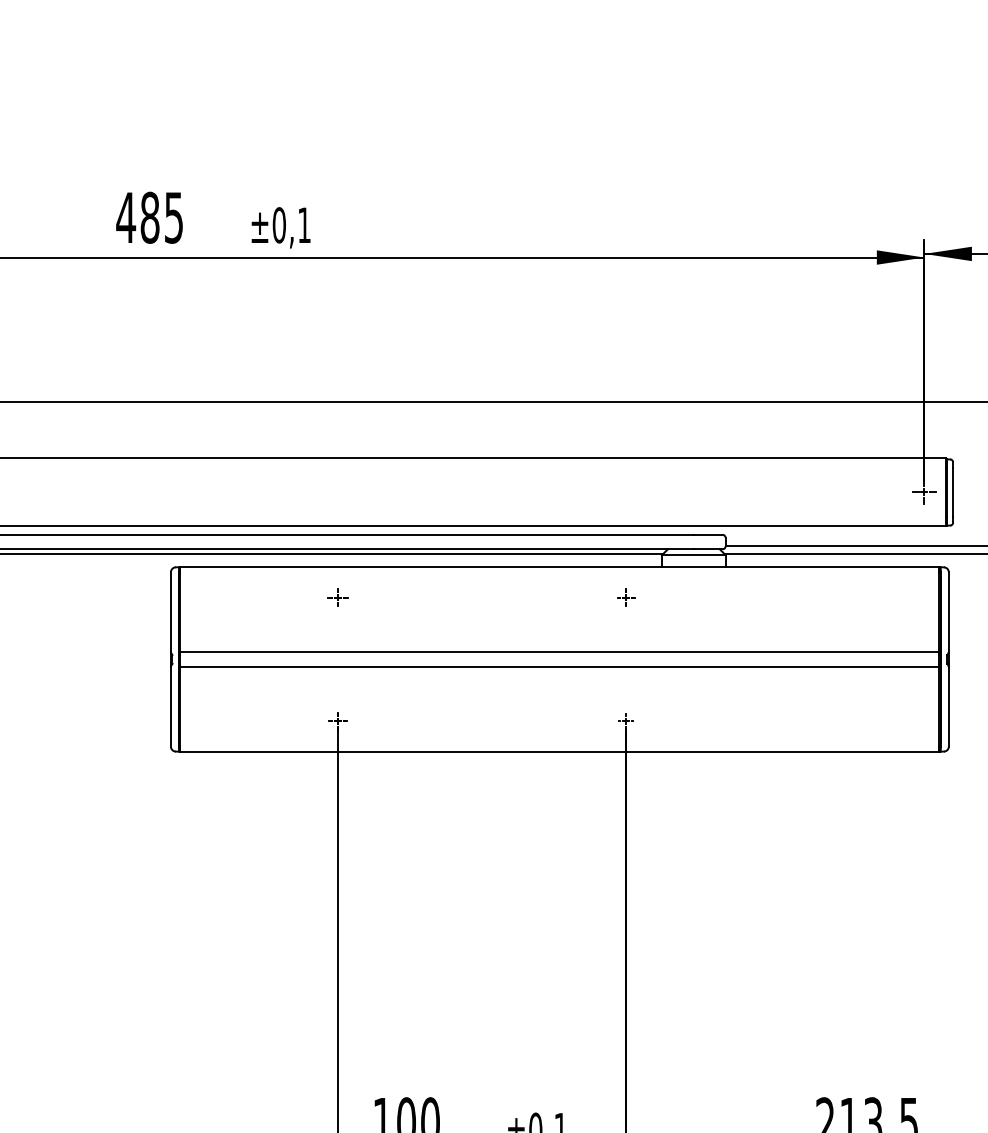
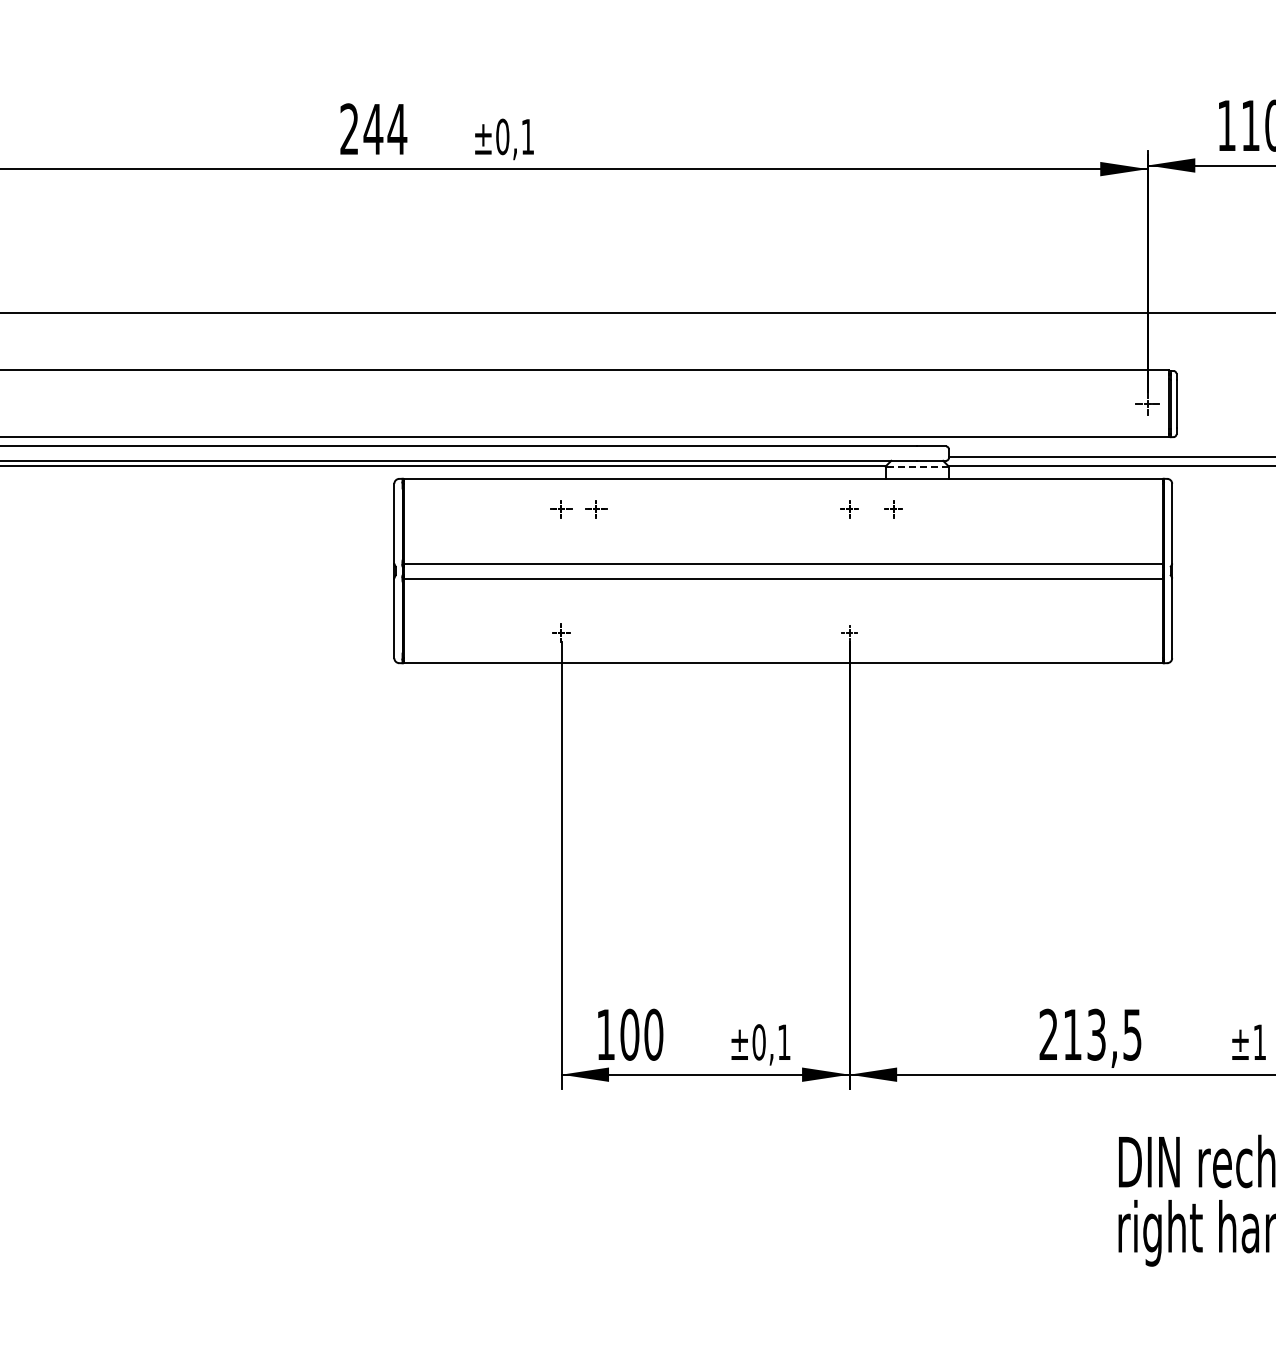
text: (150, 217) -> (373, 129), 485 -> 244
line: (696, 554) -> (919, 466), solid -> dashed
part: (373, 597) -> (596, 509), added
part: (670, 597) -> (893, 509), added

